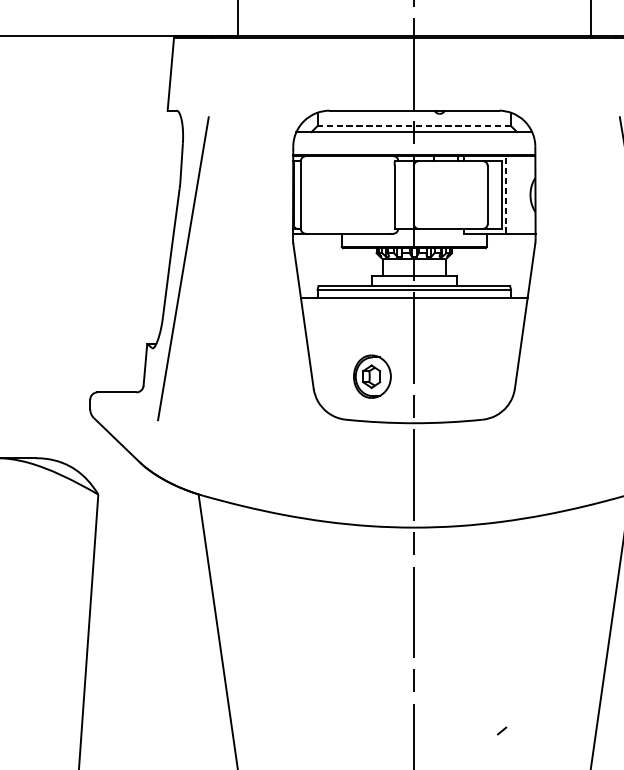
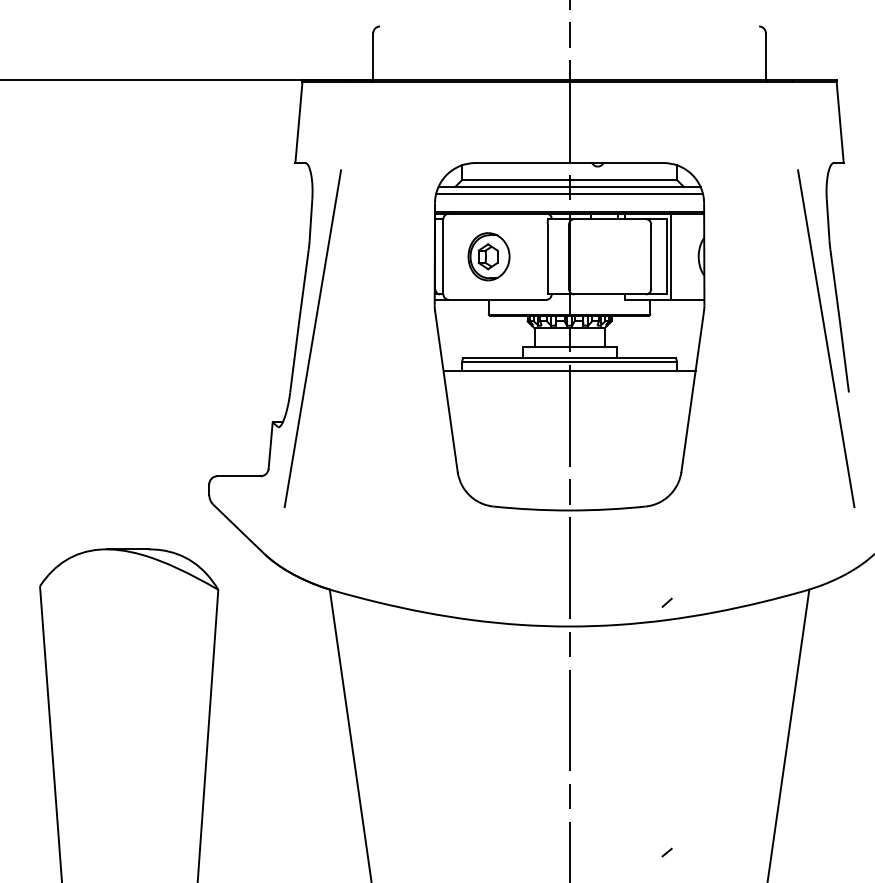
line: (414, 126) -> (569, 180), dashed -> solid
line: (414, 138) -> (569, 193), added
line: (506, 194) -> (671, 256), dashed -> solid
part: (371, 376) -> (488, 256), moved
line: (501, 506) -> (666, 602), added

